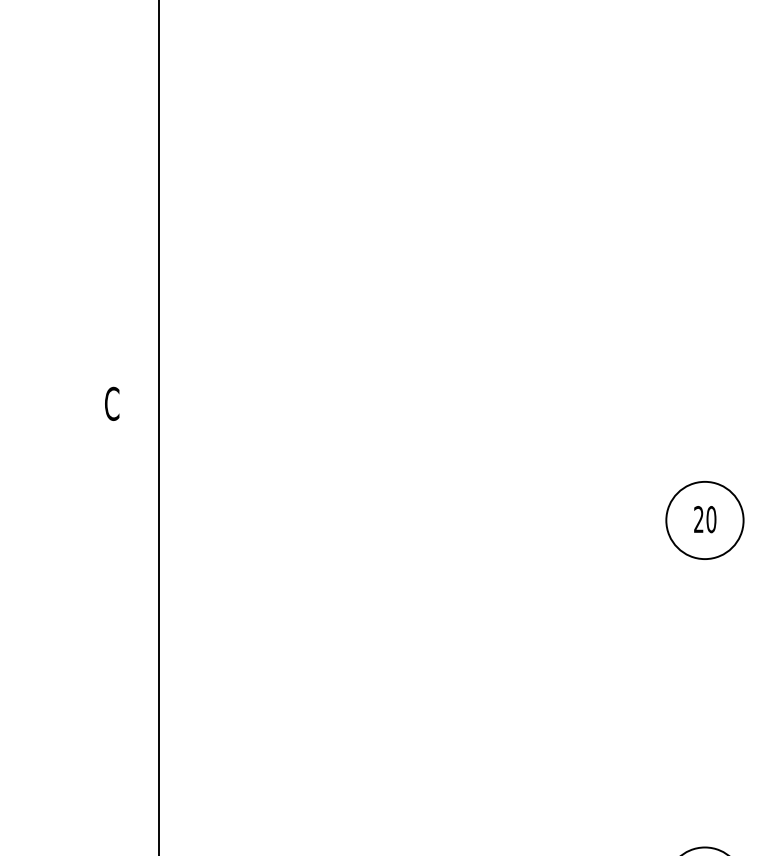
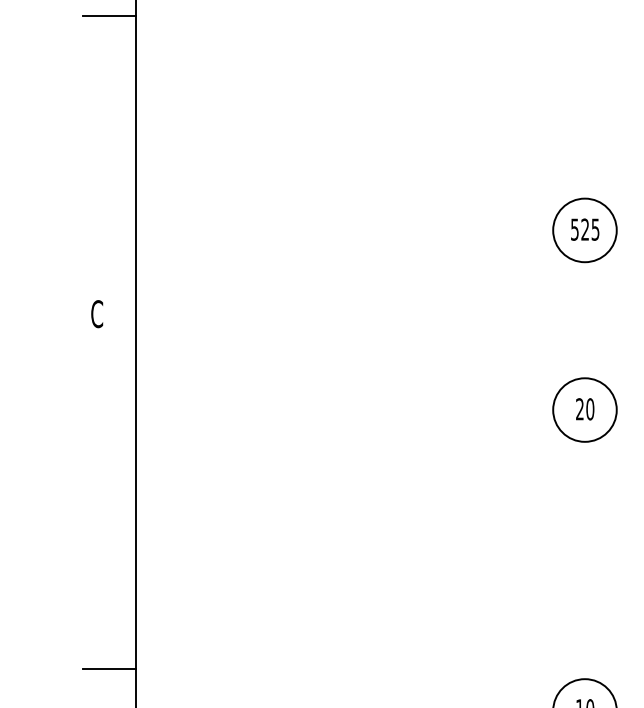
line: (127, 41) -> (109, 15), added
part: (704, 302) -> (584, 230), added
line: (127, 834) -> (109, 668), added

